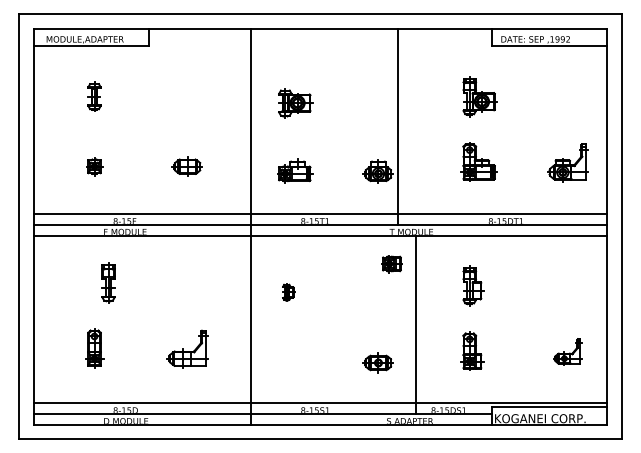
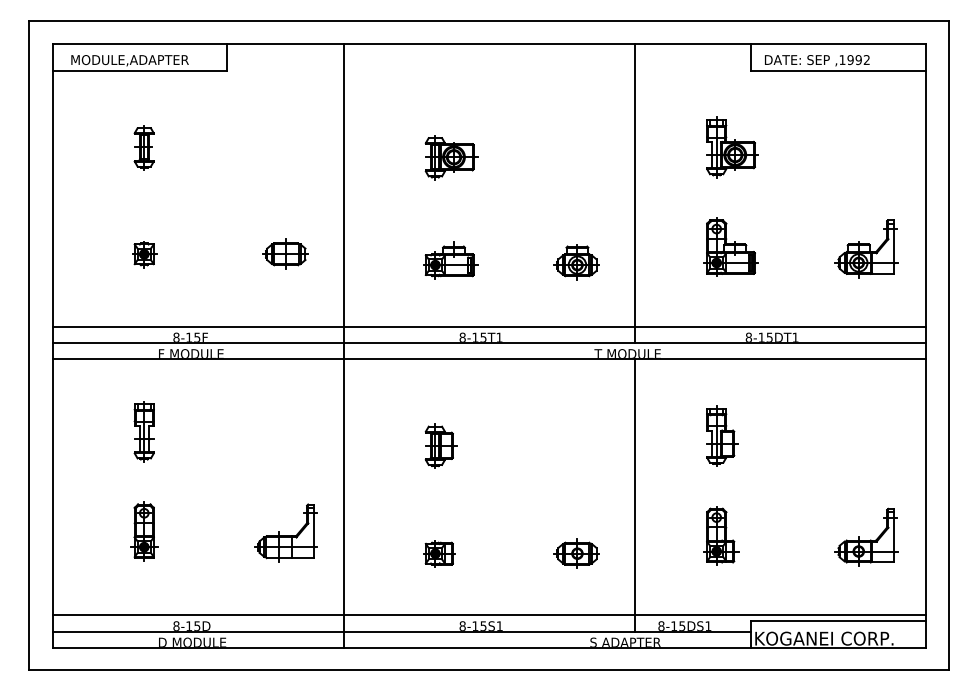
line: (398, 126) -> (635, 192), moved
line: (251, 226) -> (344, 345), moved
part: (391, 264) -> (438, 554), moved
part: (108, 282) -> (144, 430), moved
part: (288, 292) -> (440, 446), size x1.67
part: (567, 351) -> (865, 536), size x1.43

